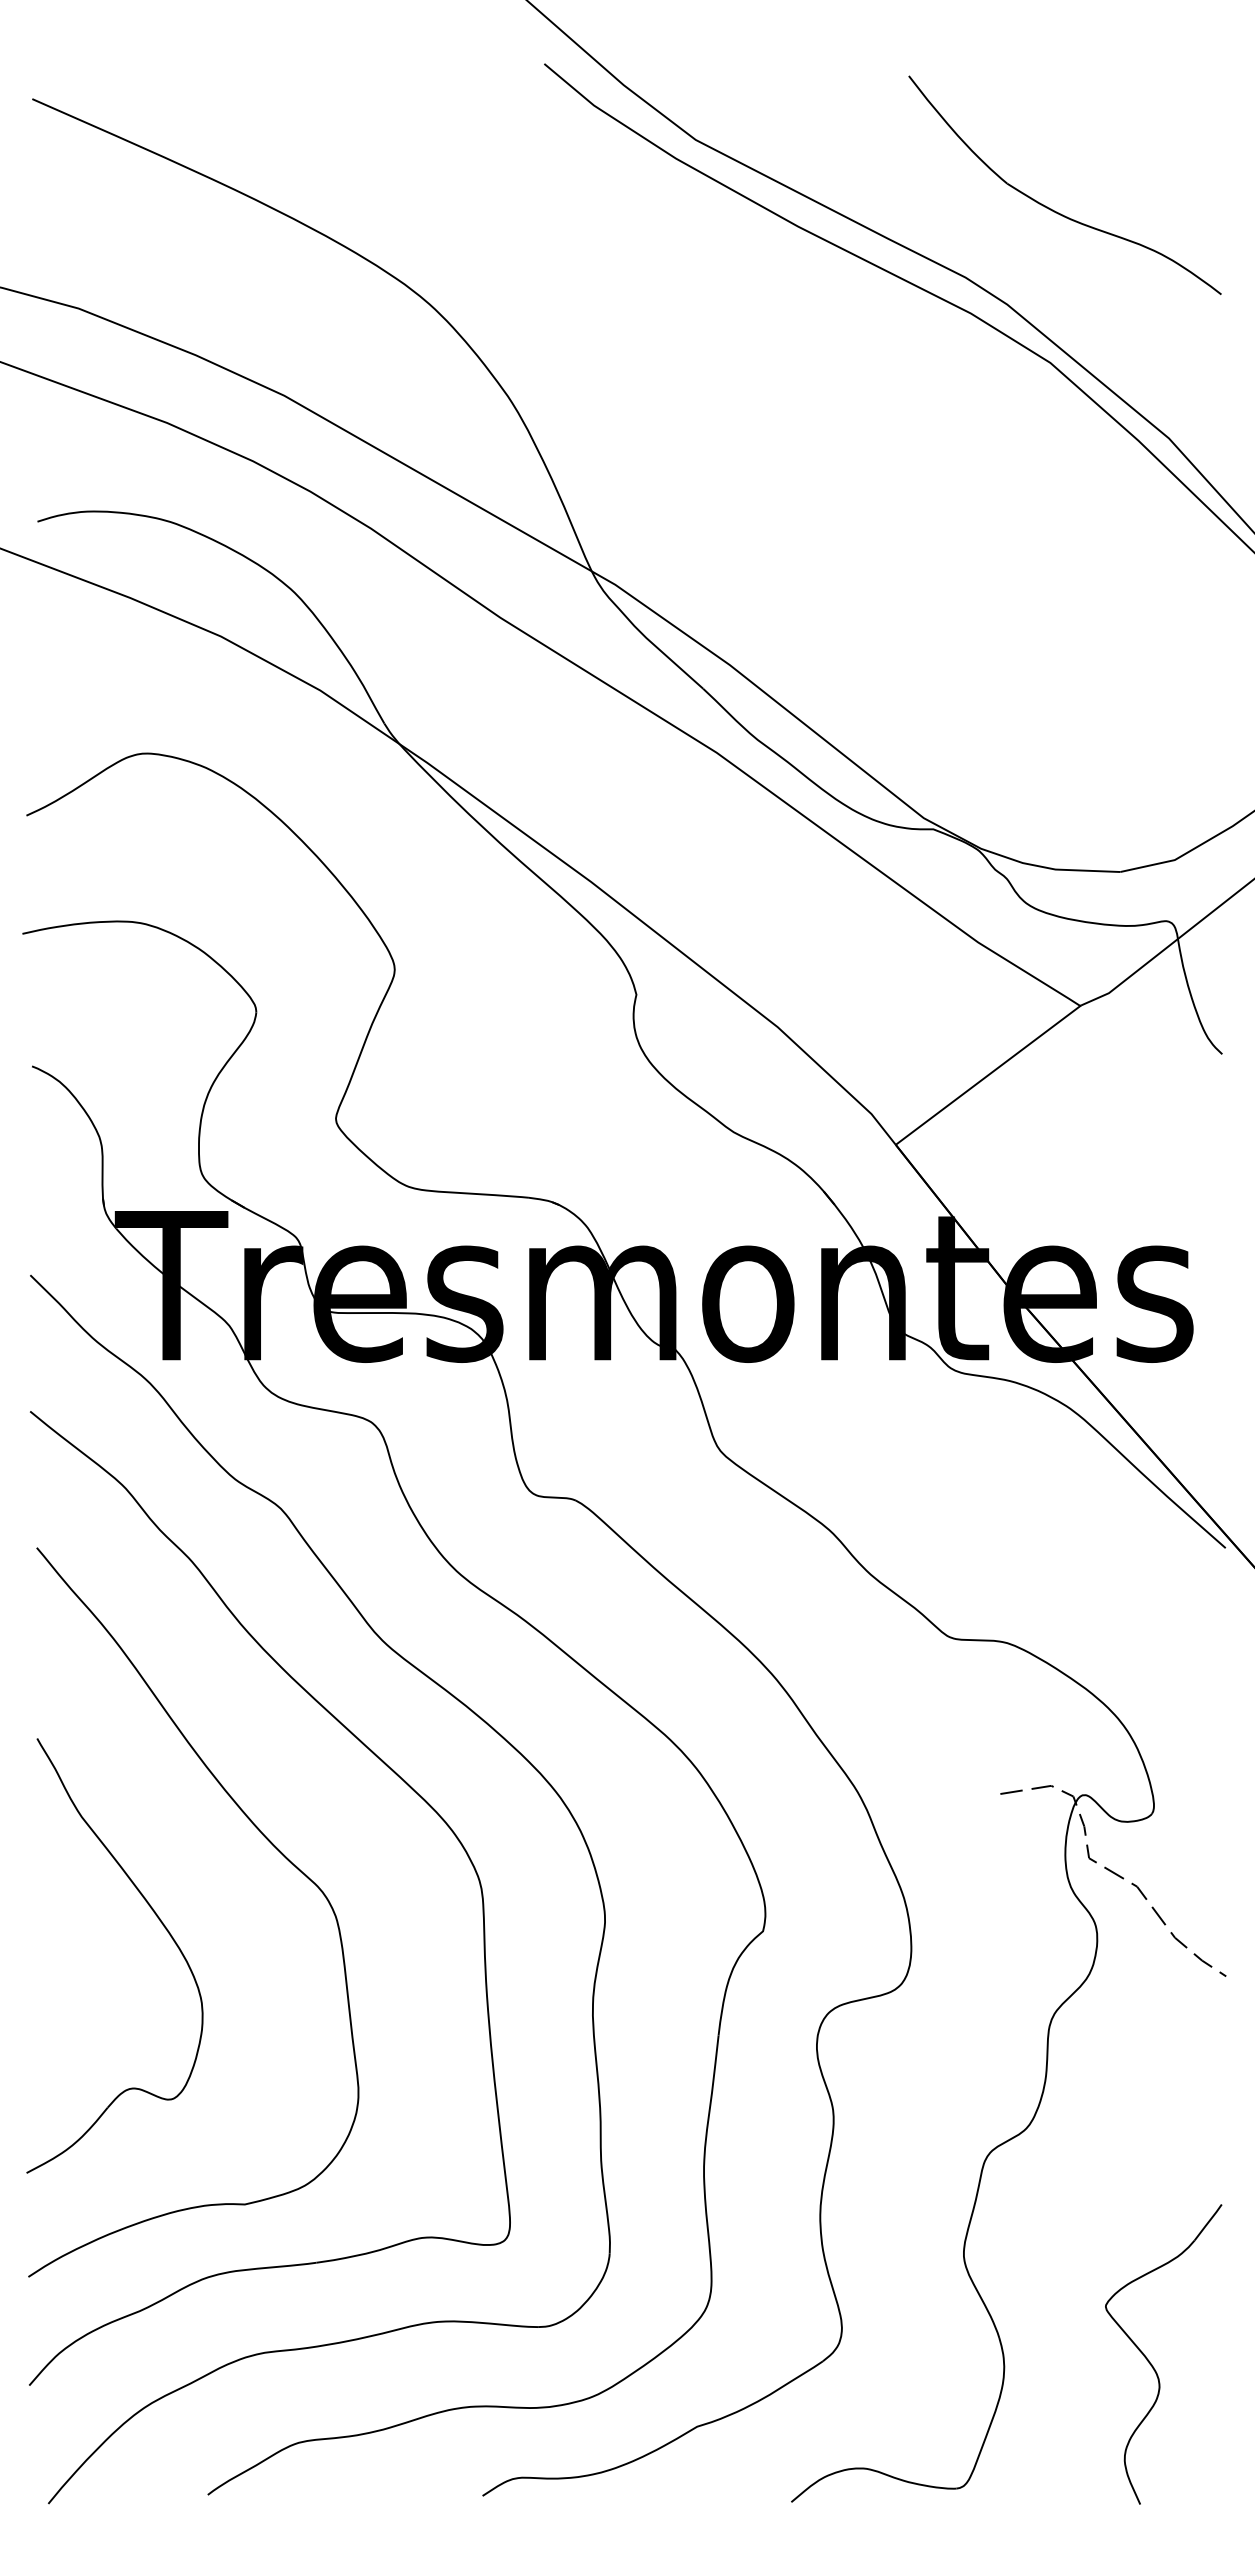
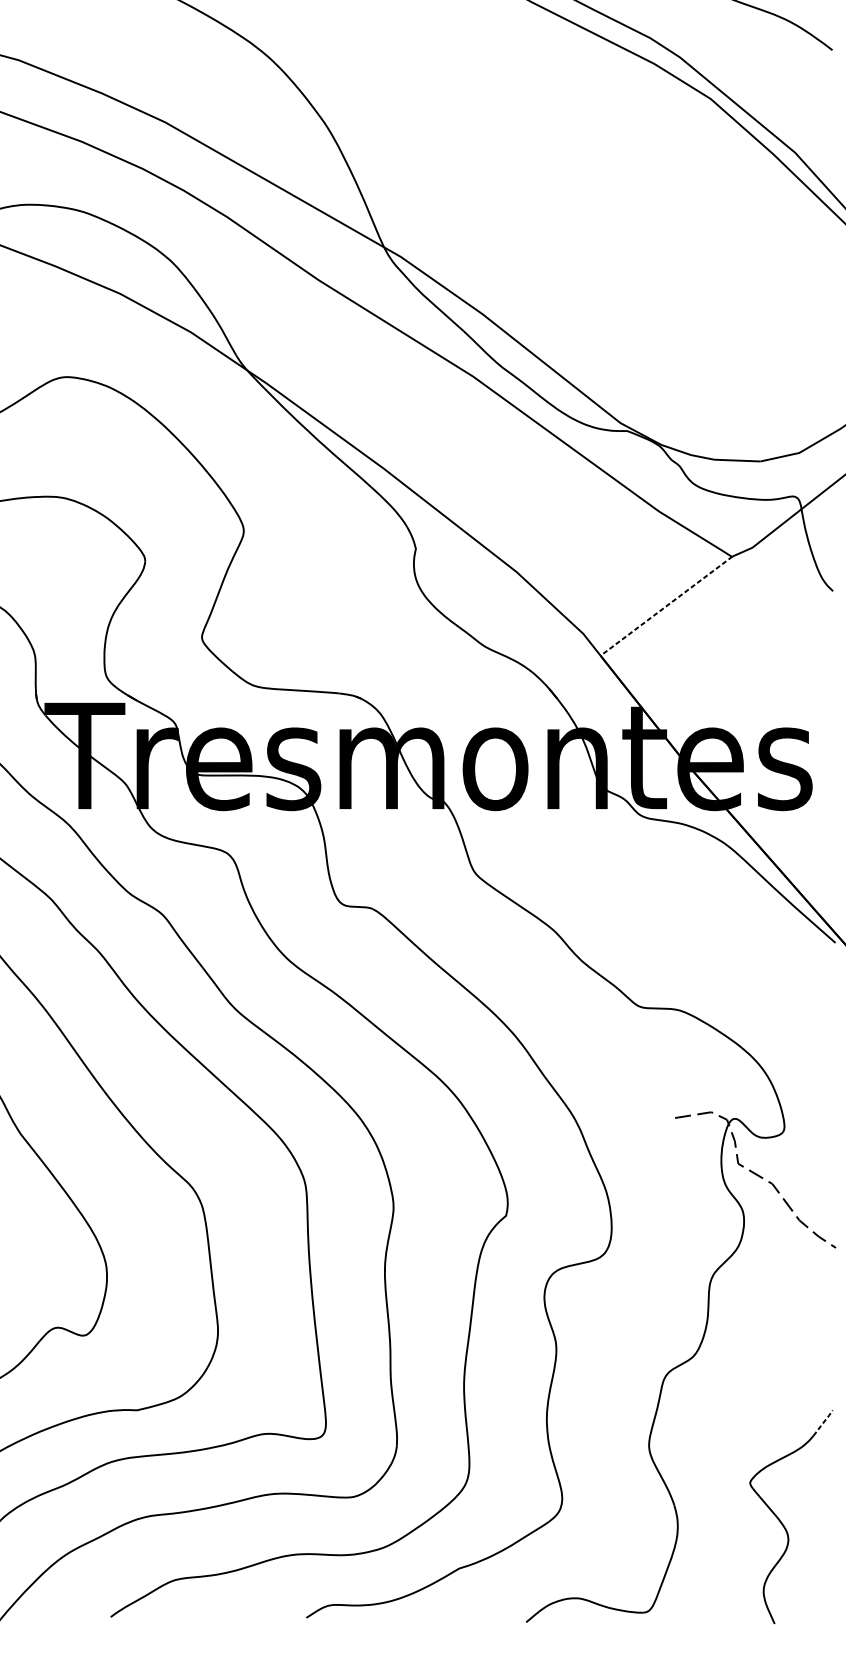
line: (988, 1075) -> (666, 606), solid -> dashed
line: (1208, 2221) -> (823, 1422), solid -> dashed

